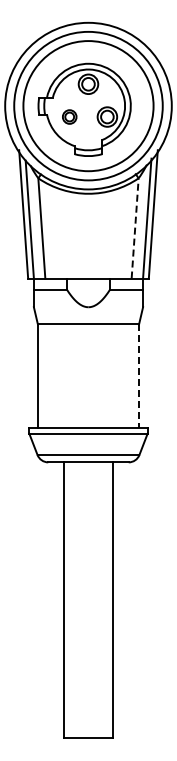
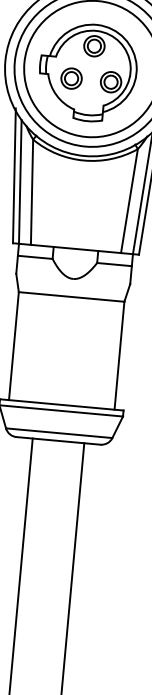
part: (69, 116) -> (71, 78), size x1.43
line: (135, 227) -> (129, 200), dashed -> solid
line: (139, 376) -> (119, 356), dashed -> solid

